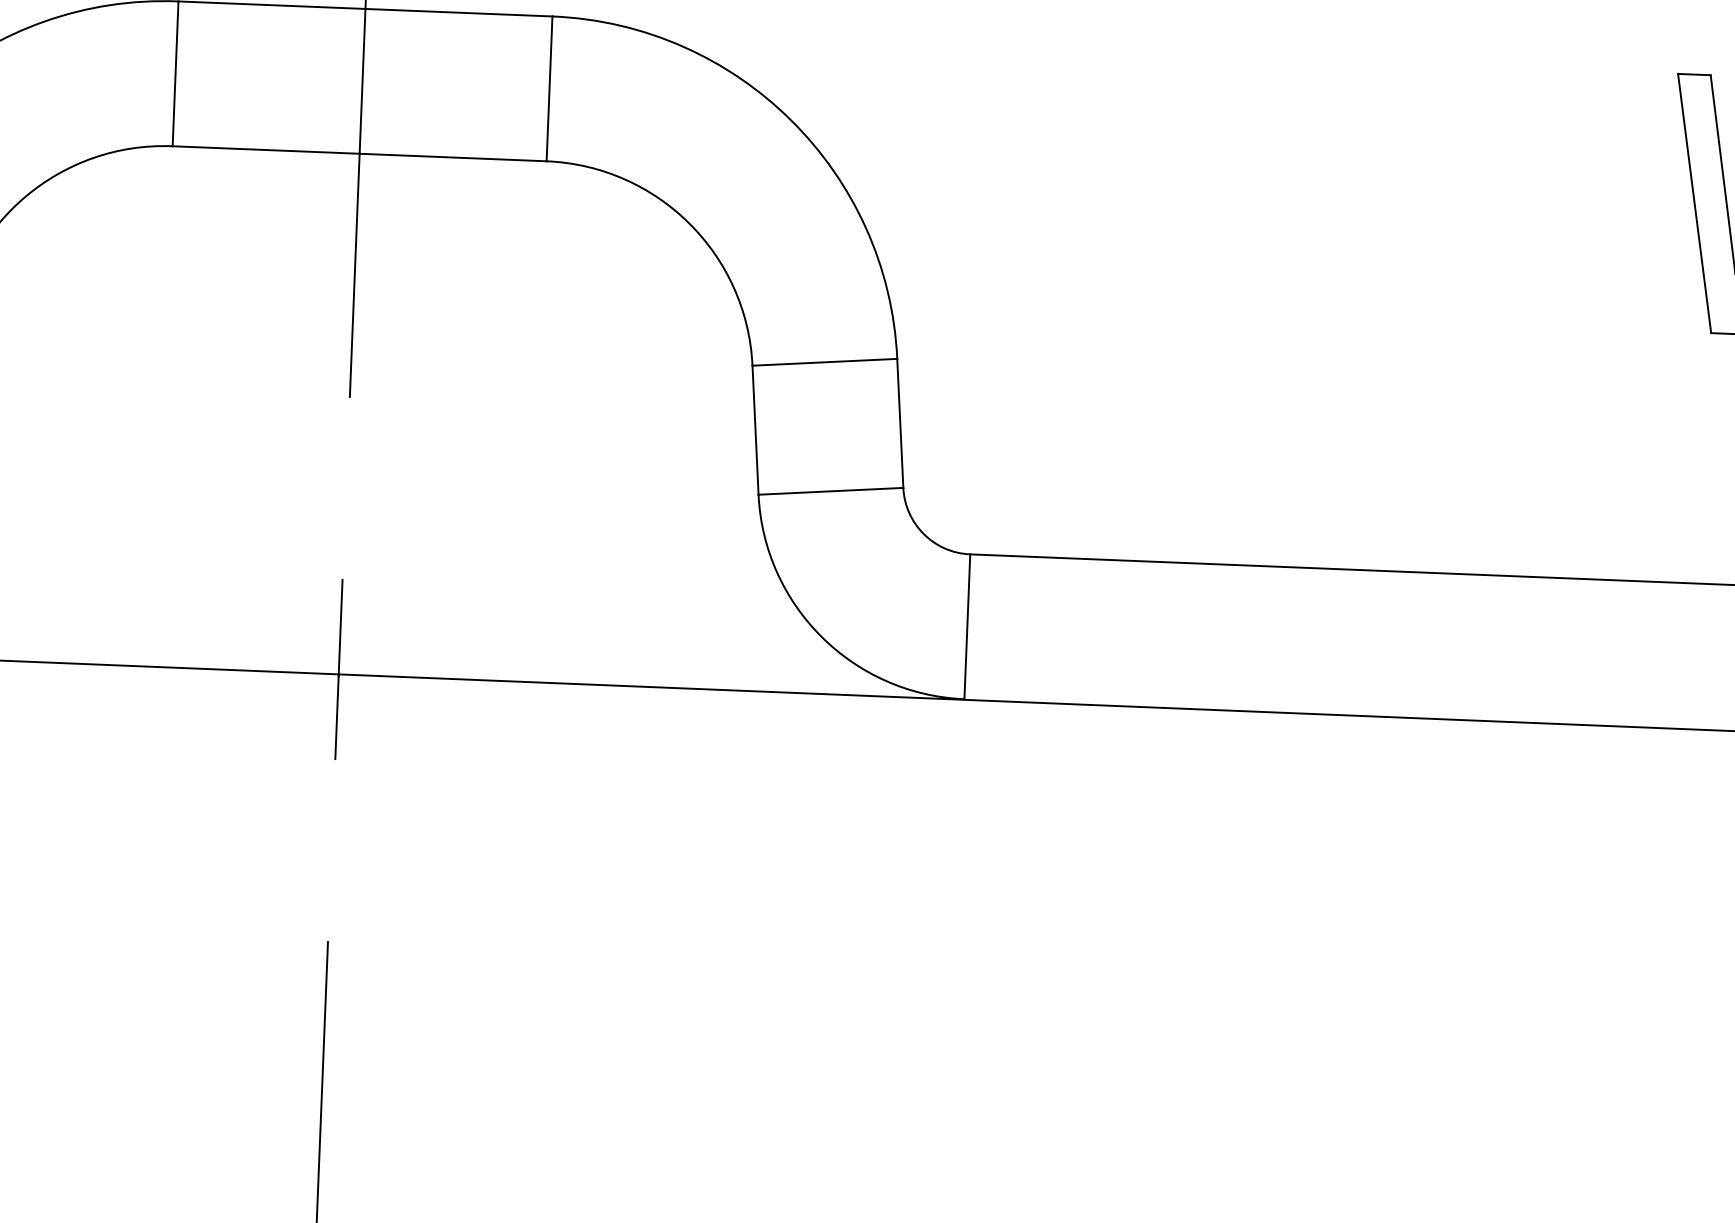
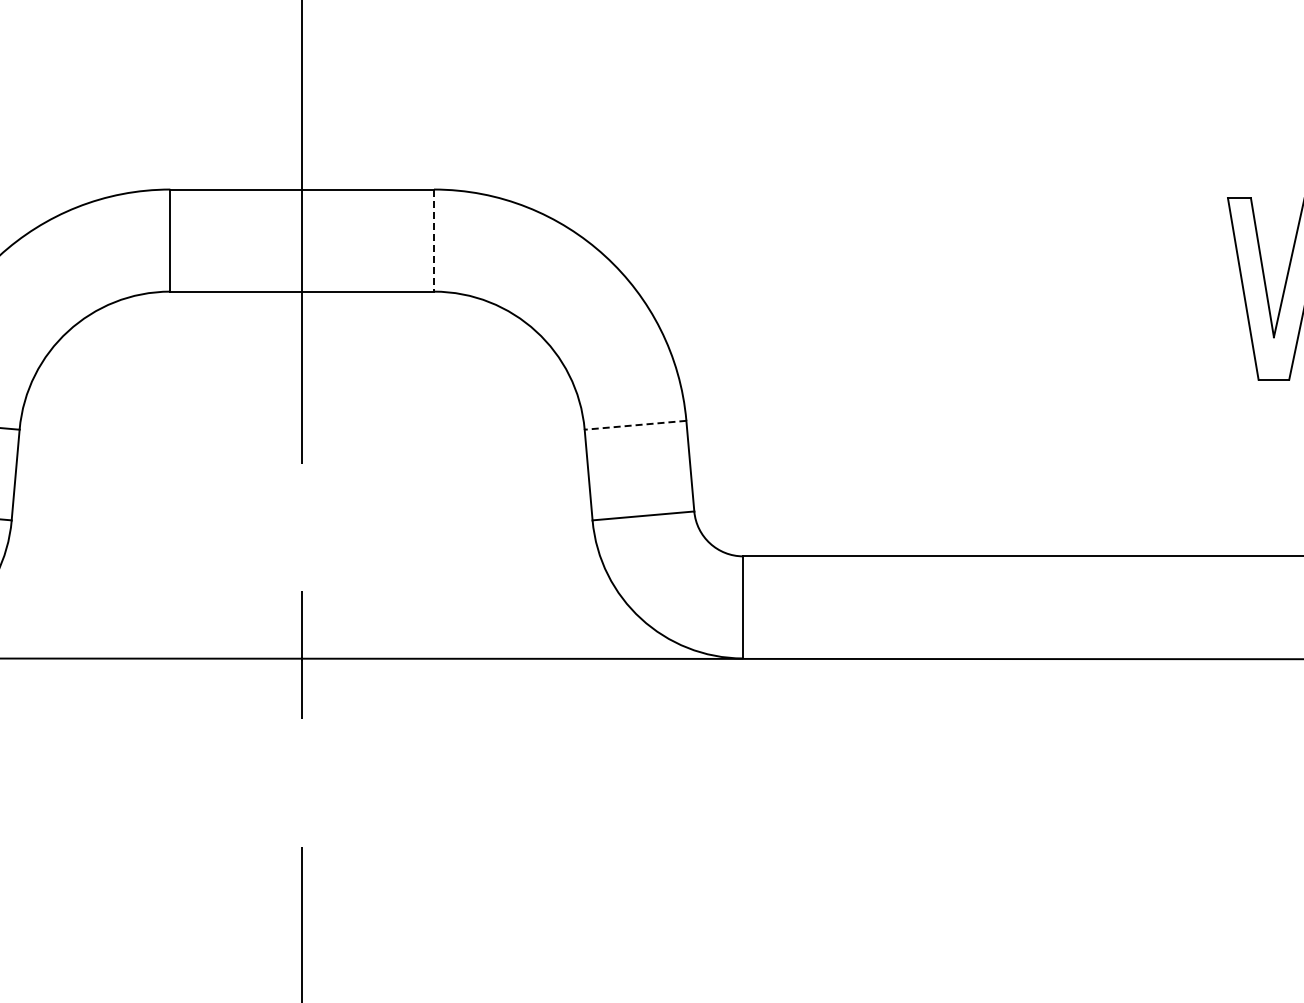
line: (548, 90) -> (433, 241), solid -> dashed
line: (824, 362) -> (635, 425), solid -> dashed

